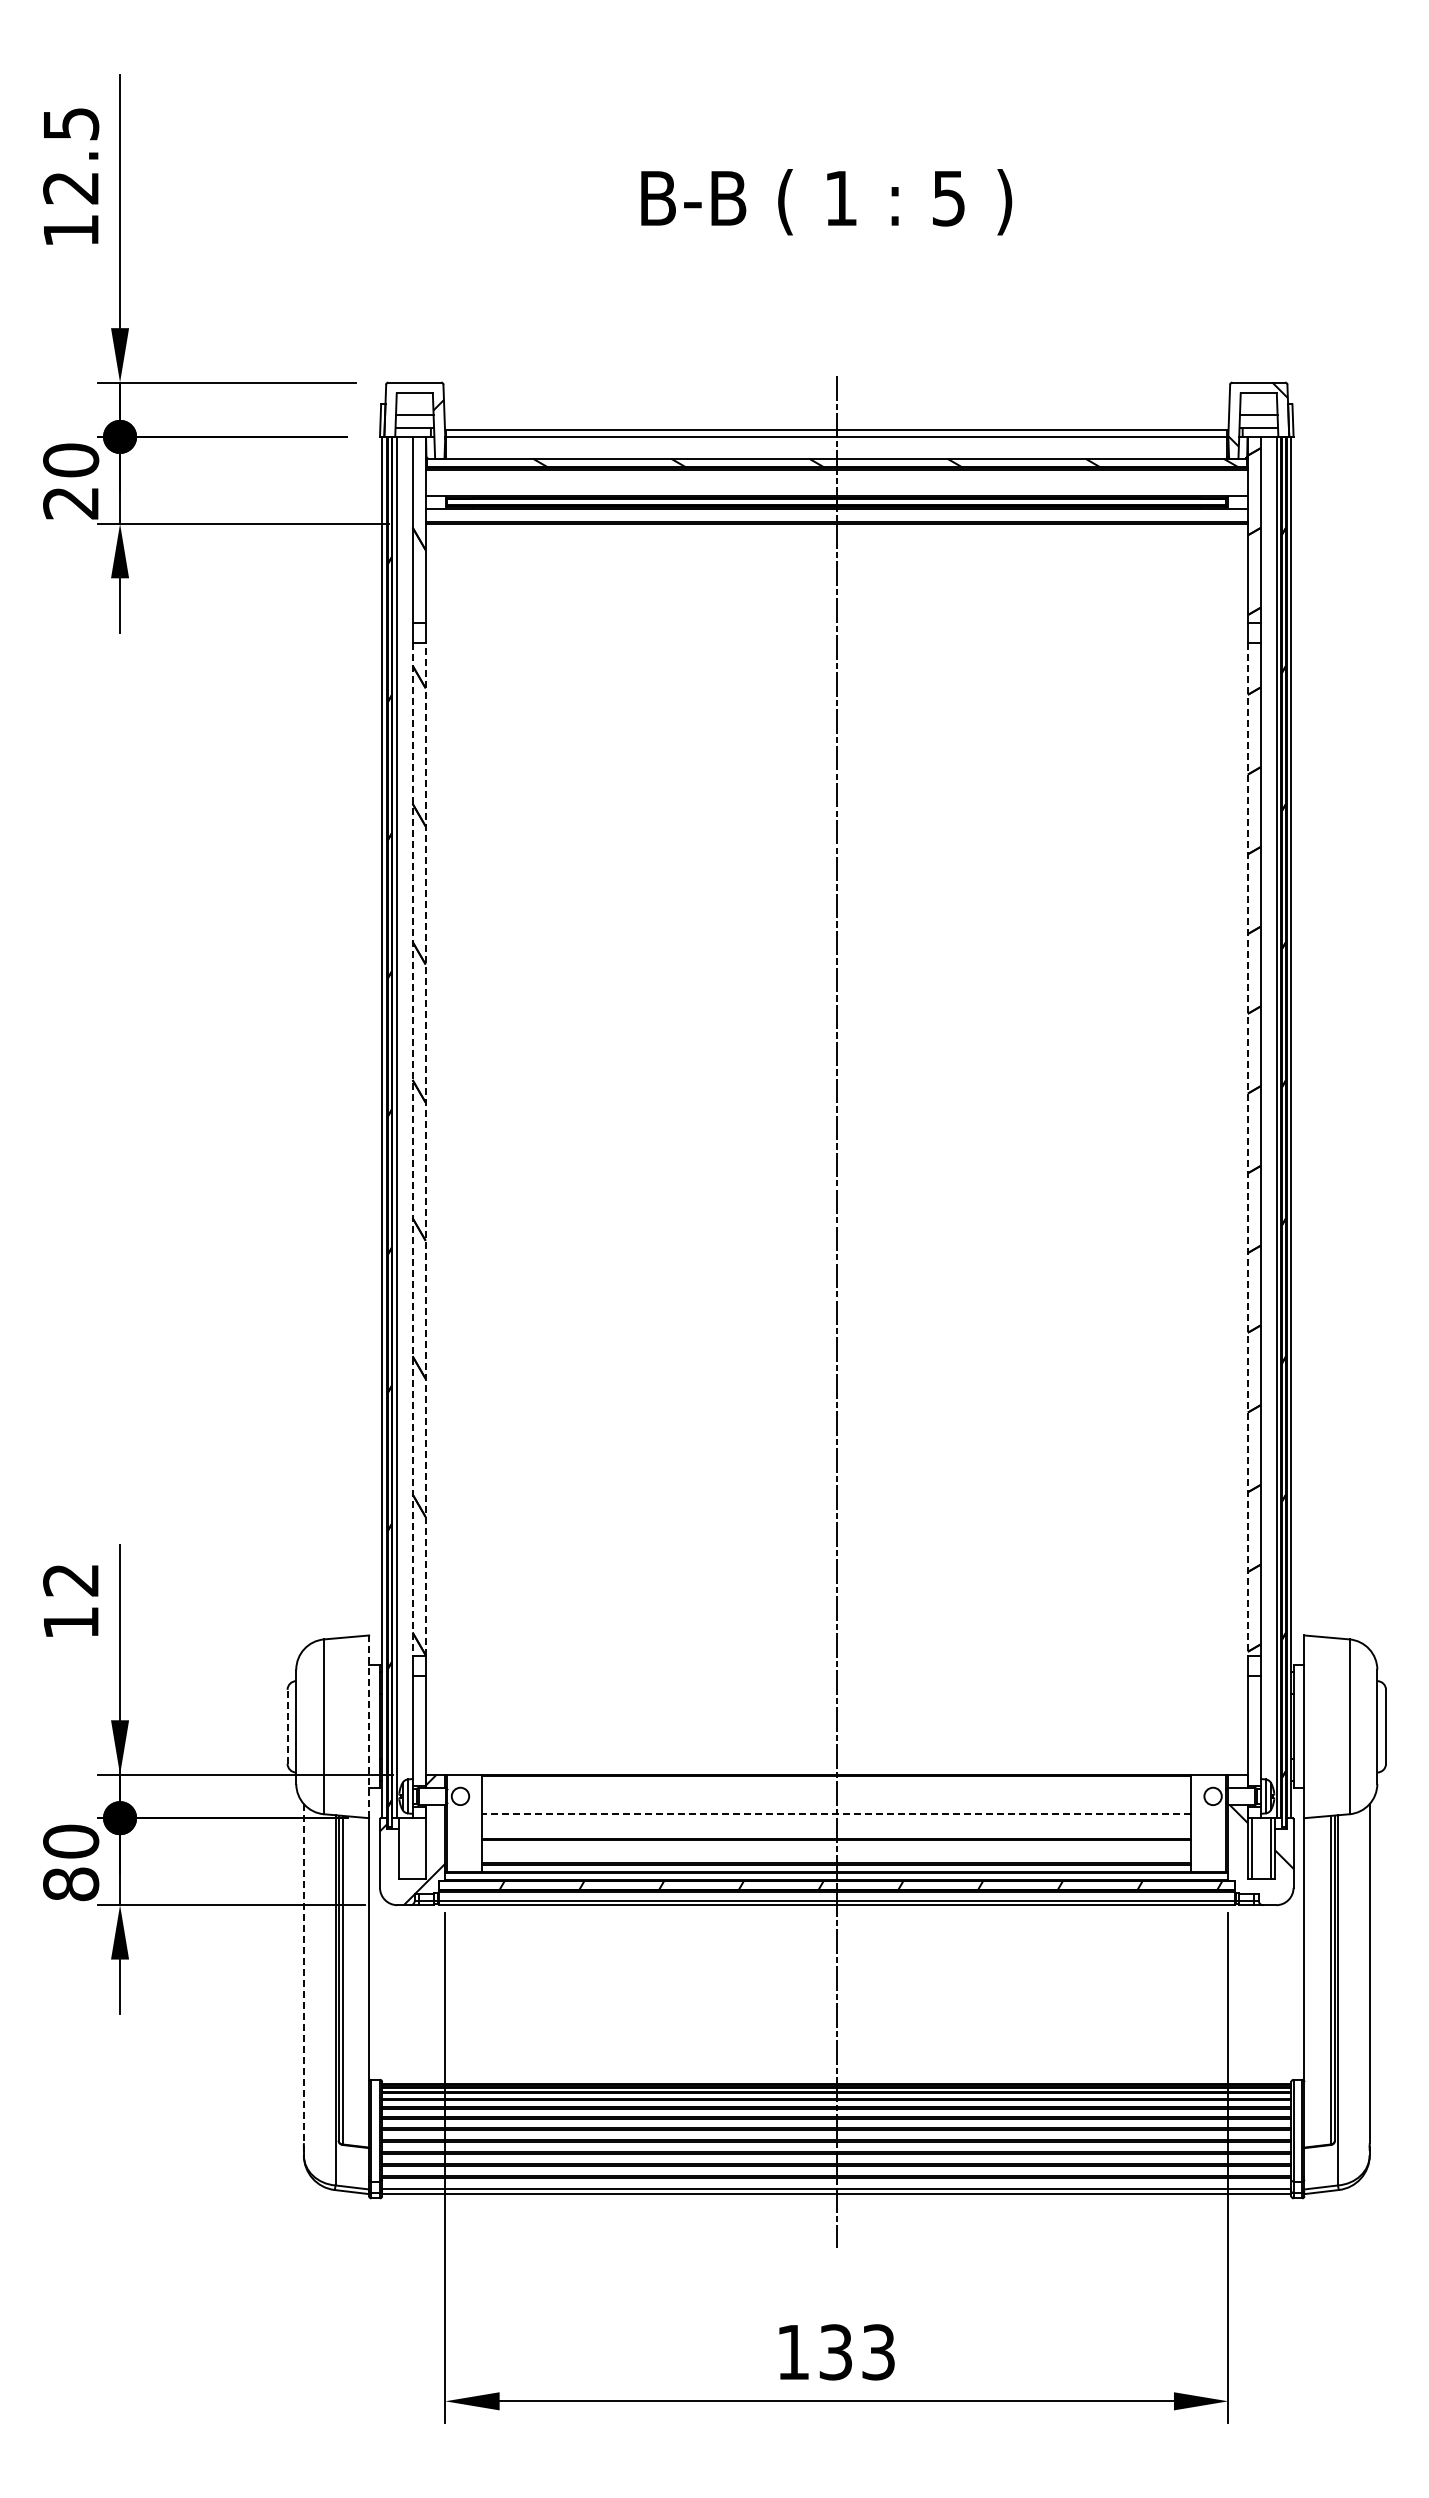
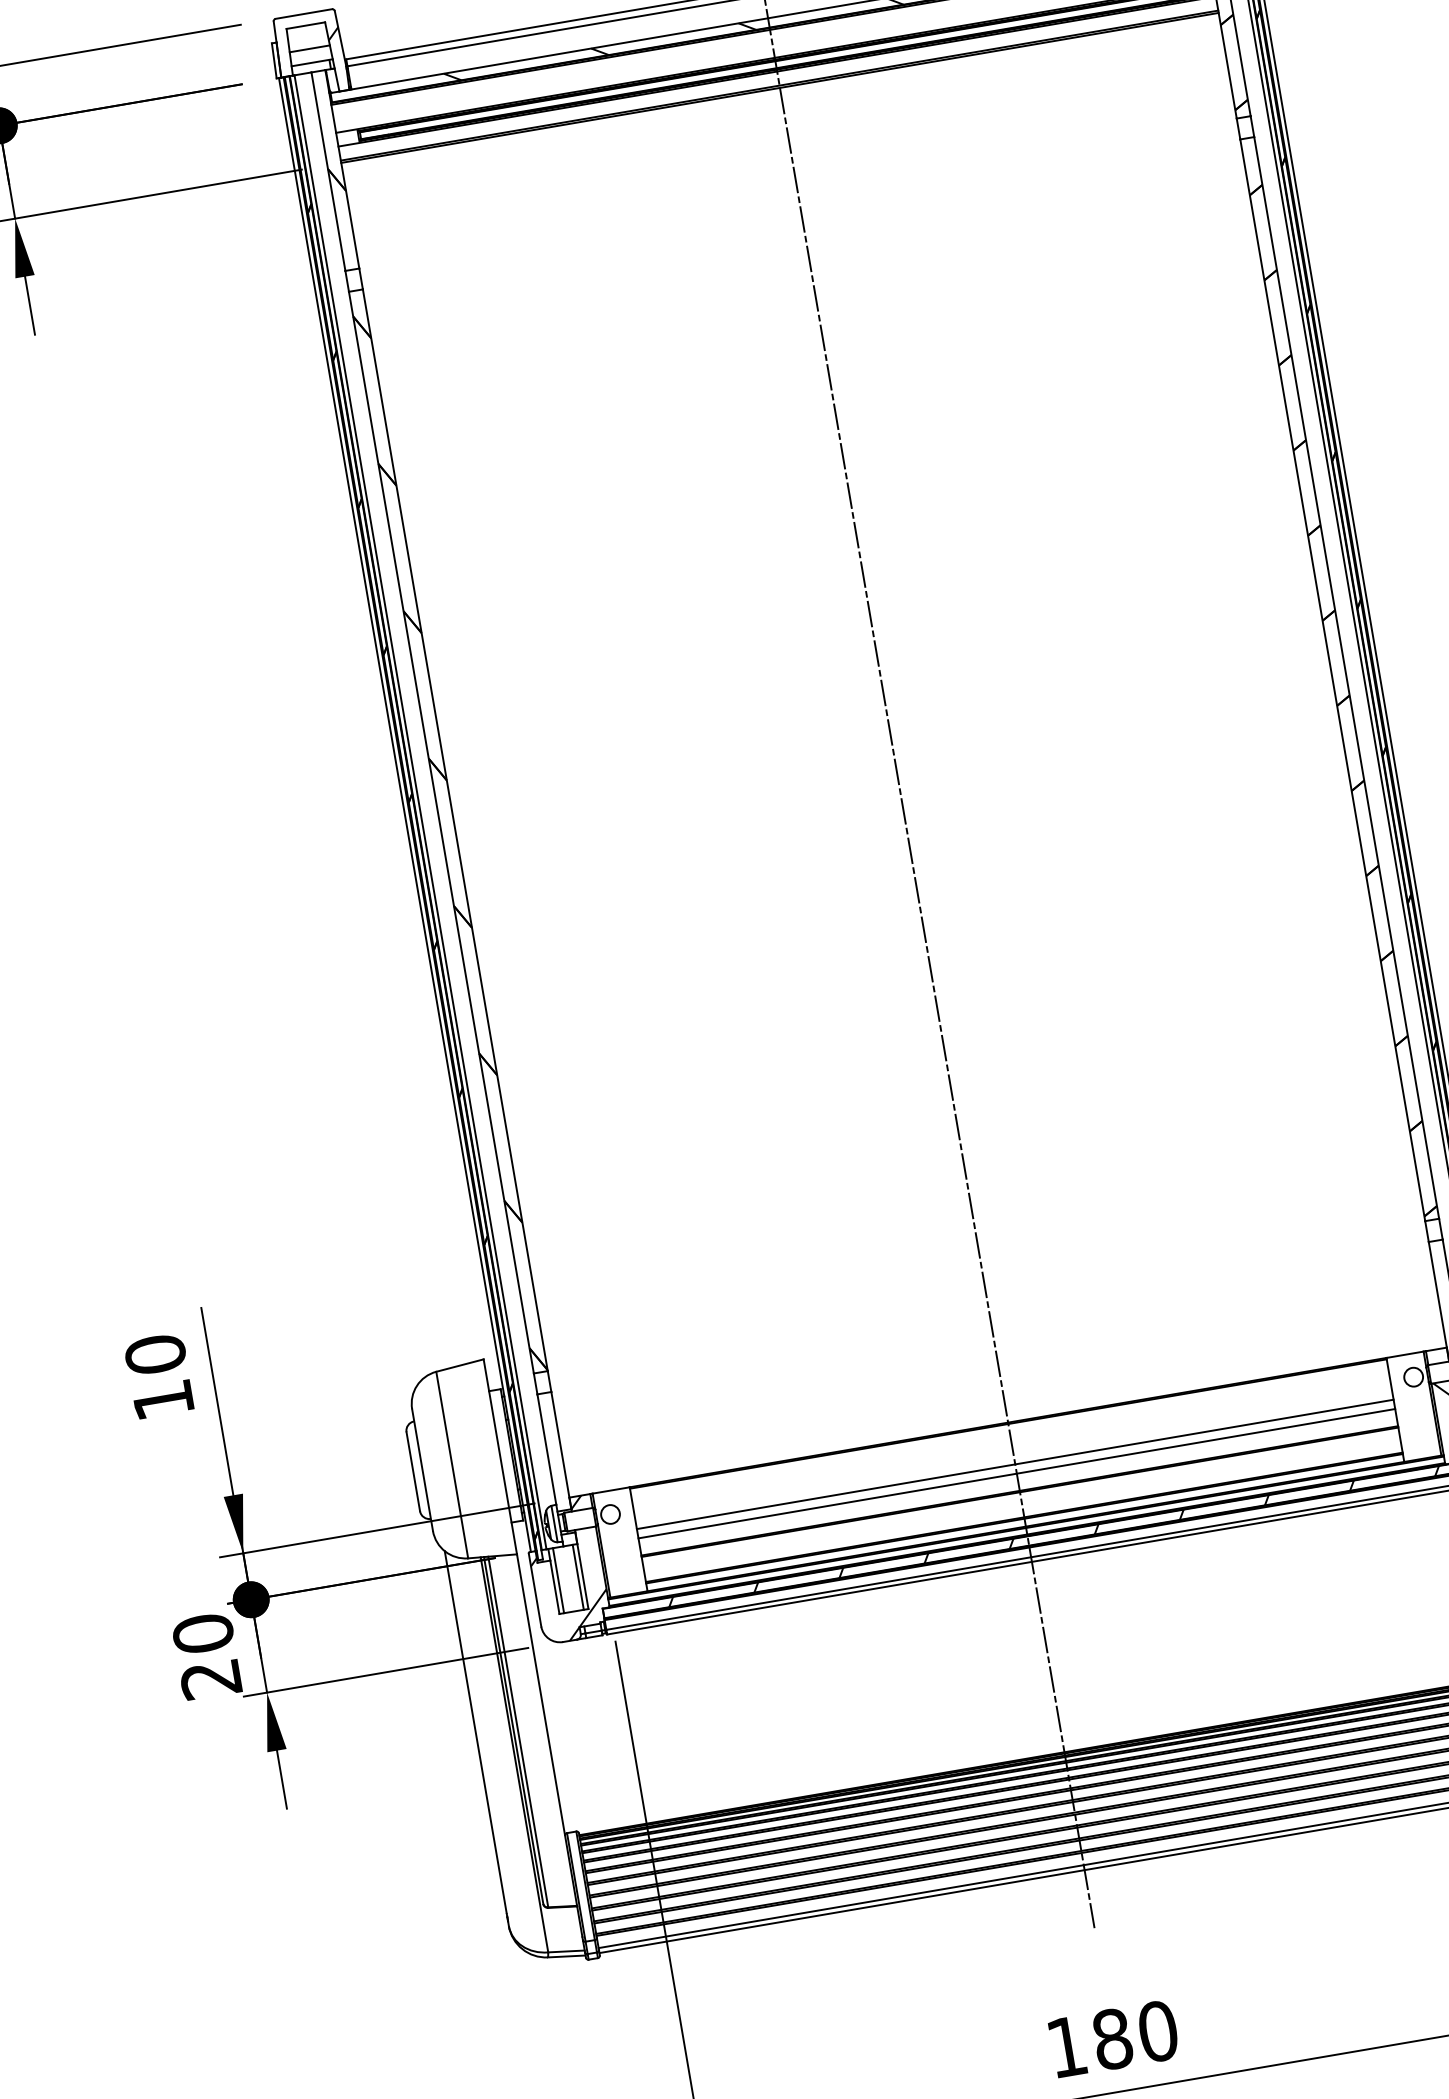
line: (412, 1149) -> (441, 832), dashed -> solid
line: (425, 1149) -> (455, 830), dashed -> solid
line: (1247, 1149) -> (1332, 680), dashed -> solid
text: (71, 1579) -> (155, 1353), 12 -> 10
line: (287, 1726) -> (413, 1471), dashed -> solid
line: (369, 1727) -> (500, 1457), dashed -> solid
line: (836, 1813) -> (1014, 1464), dashed -> solid
line: (836, 1822) -> (1016, 1473), added
line: (402, 1848) -> (558, 1580), added
line: (421, 1848) -> (578, 1577), added
text: (71, 1884) -> (211, 1679), 80 -> 20
line: (303, 1973) -> (475, 1732), dashed -> solid
text: (857, 2352) -> (1135, 2035), 133 -> 180

